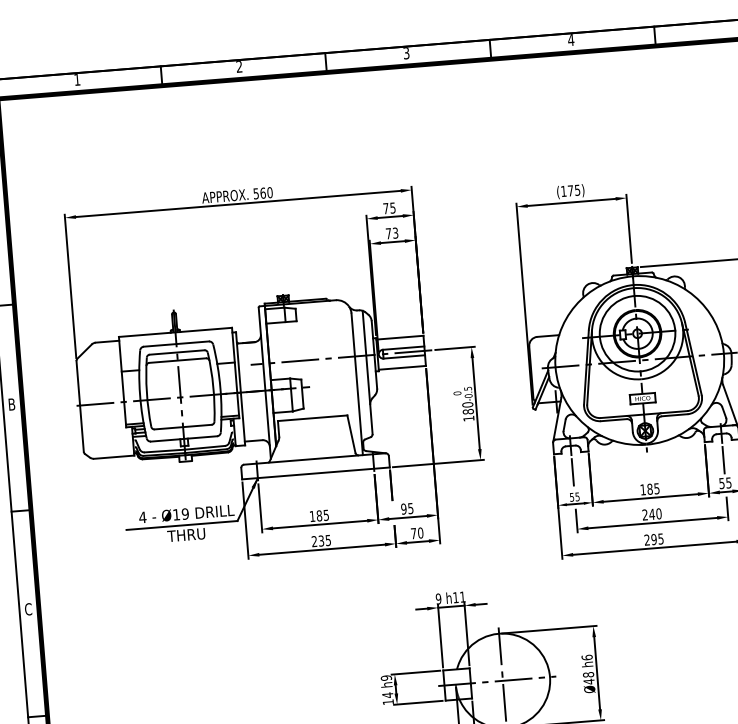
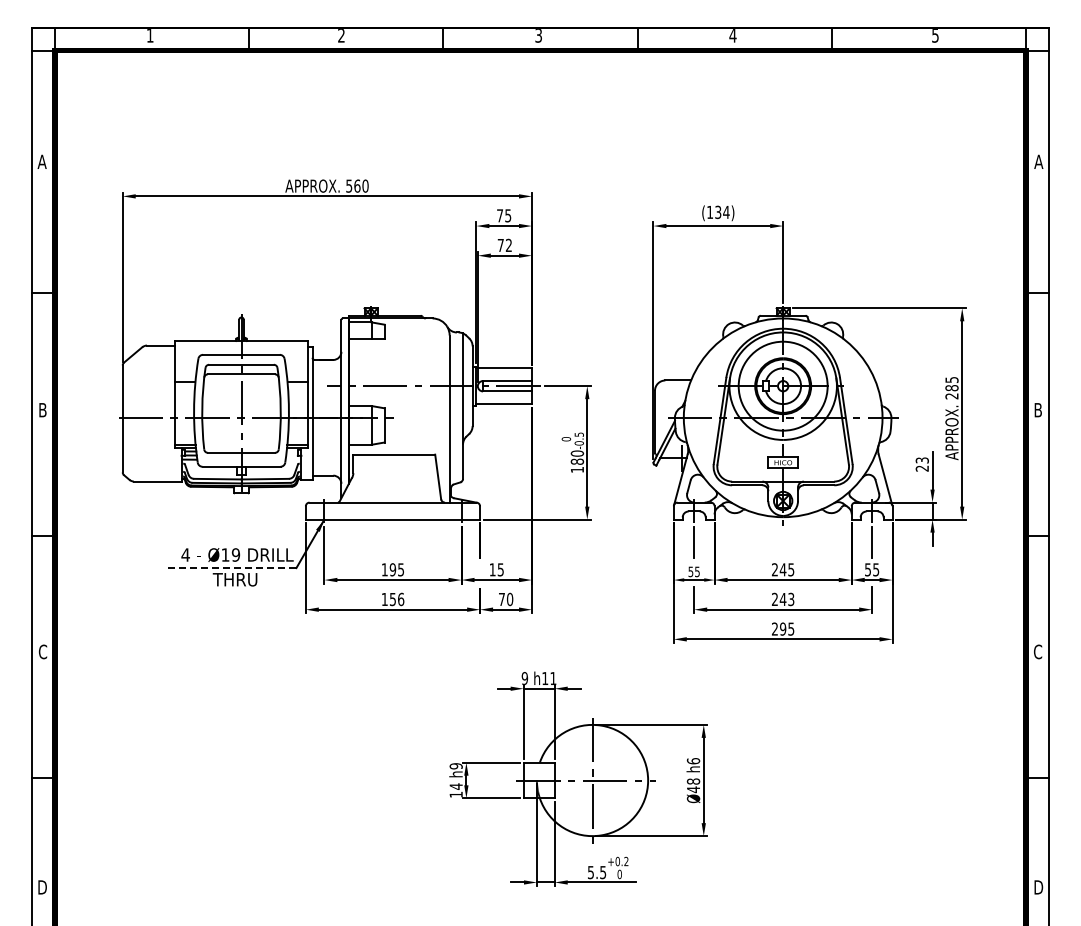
text: (574, 190) -> (722, 212), (175) -> (134)
text: (395, 233) -> (508, 245), 73 -> 72
text: (646, 489) -> (779, 569), 185 -> 245
text: (403, 508) -> (492, 569), 95 -> 15
text: (659, 513) -> (791, 599), 240 -> 243
text: (319, 515) -> (392, 569), 185 -> 195
line: (181, 525) -> (230, 568), solid -> dashed
text: (321, 541) -> (392, 599), 235 -> 156

